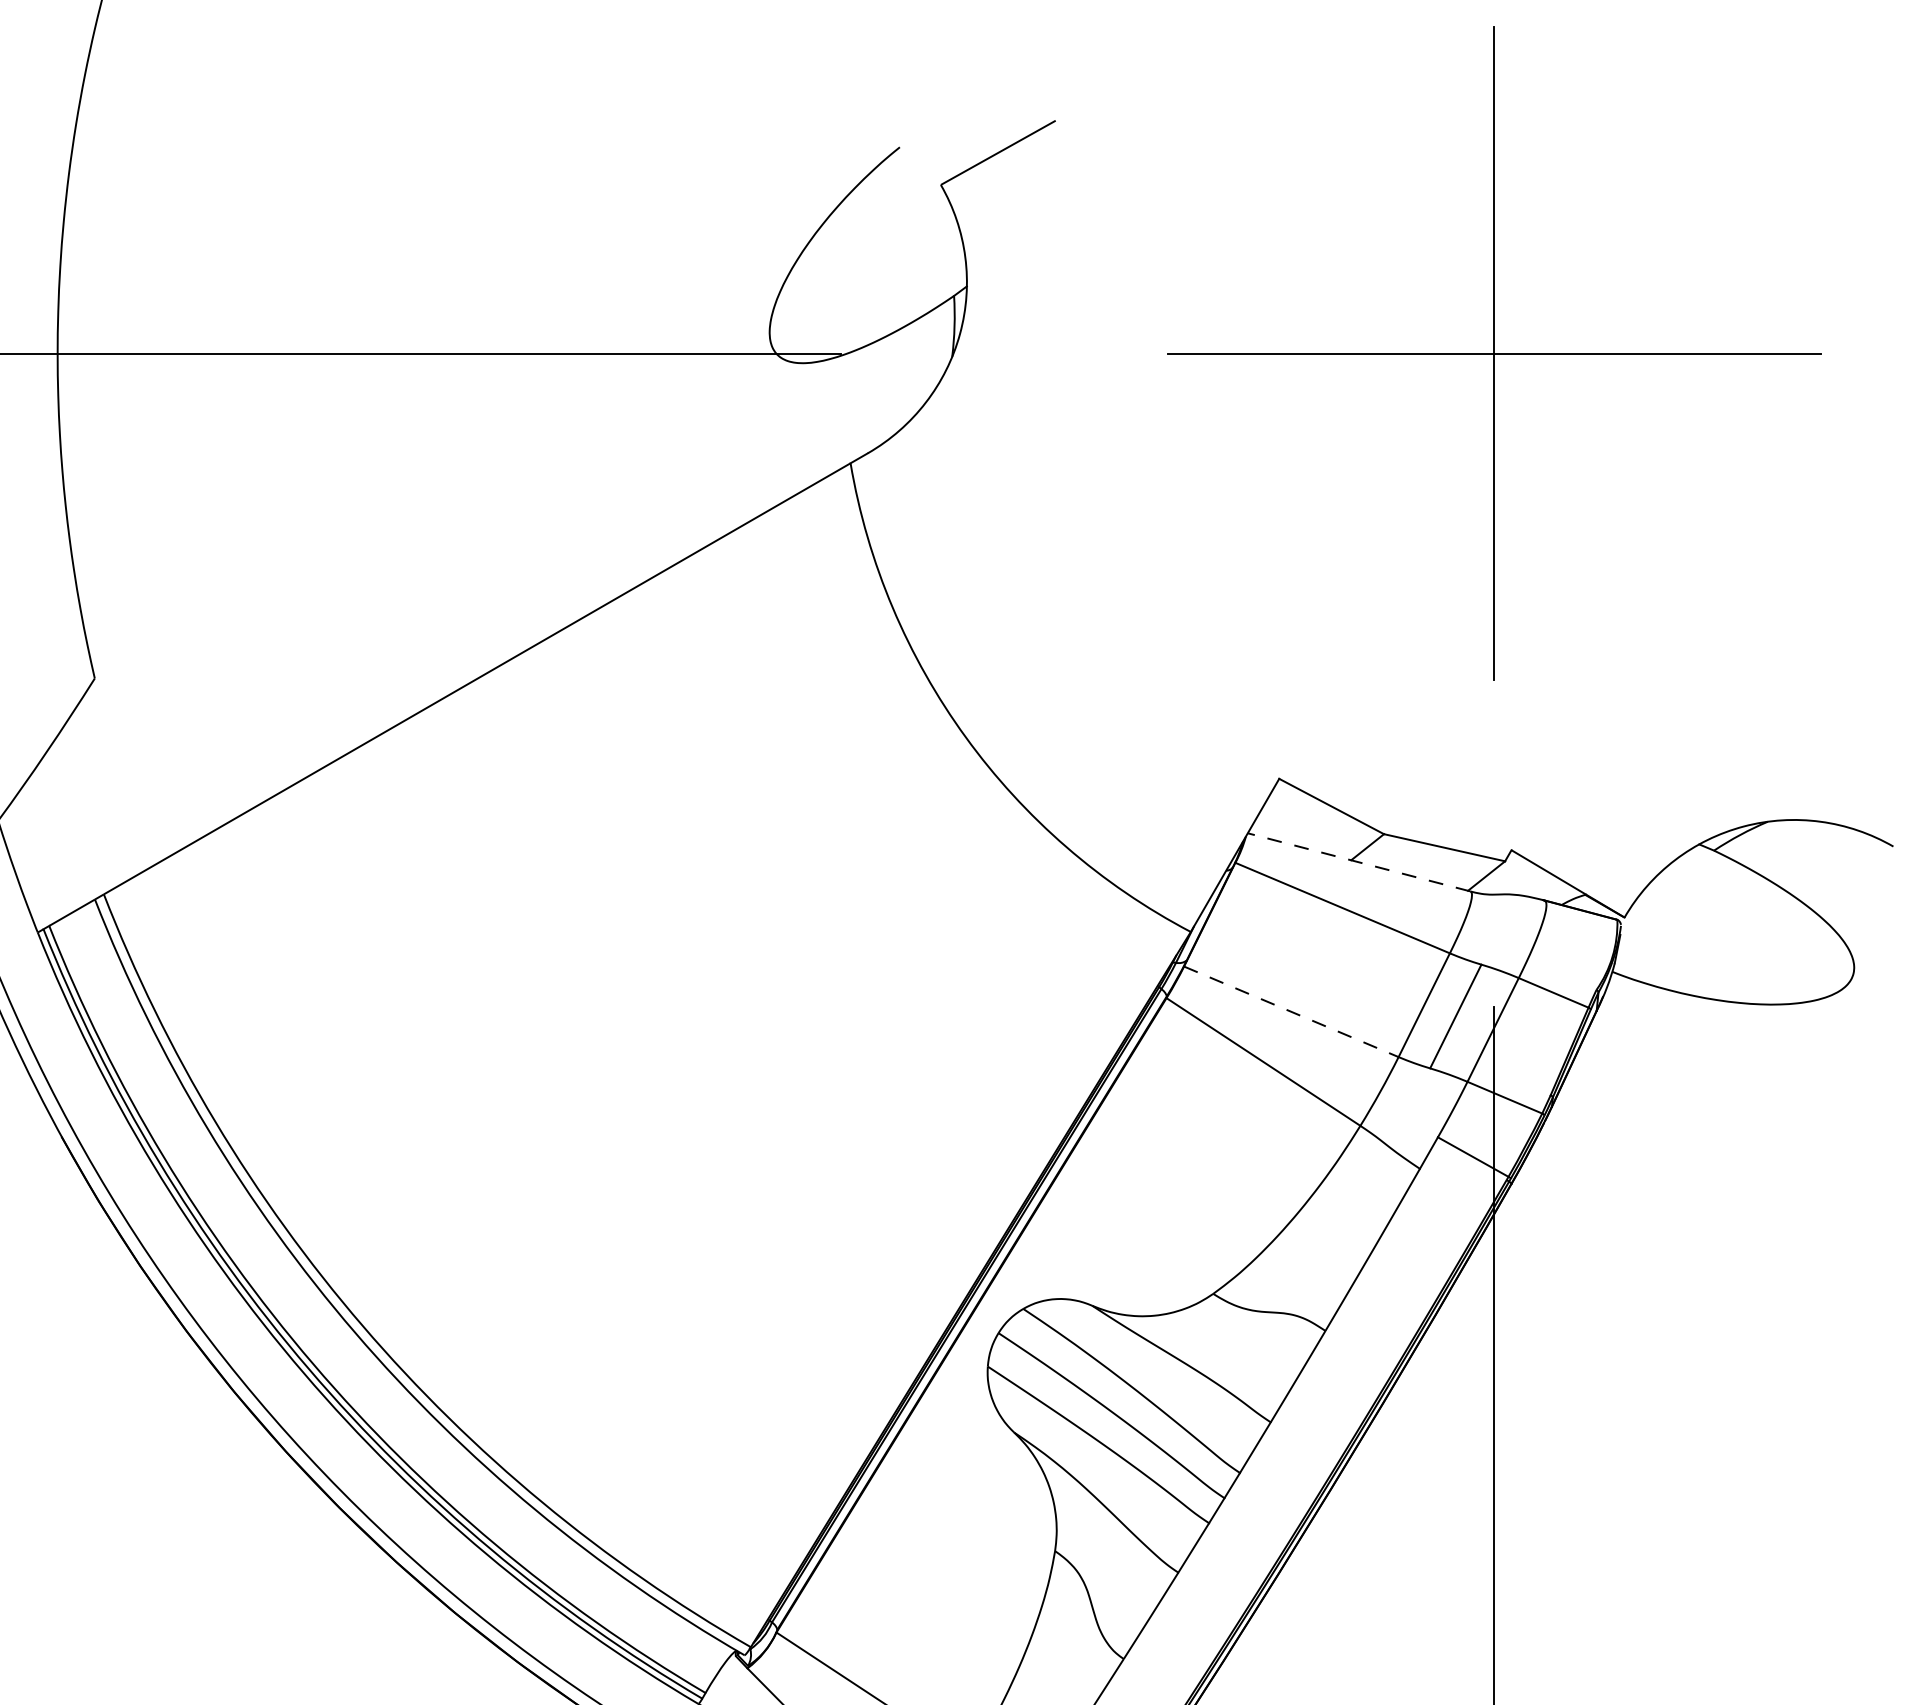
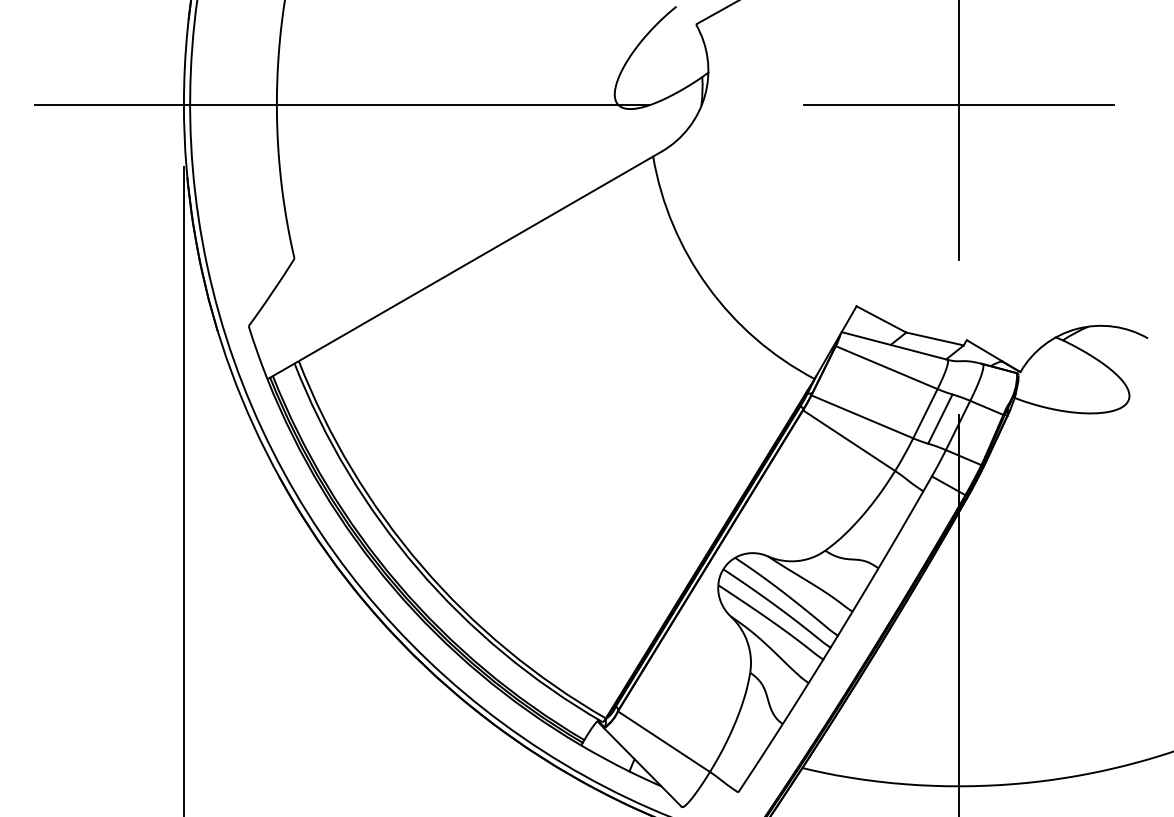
line: (1359, 861) -> (894, 345), dashed -> solid
line: (1291, 1013) -> (862, 417), dashed -> solid

